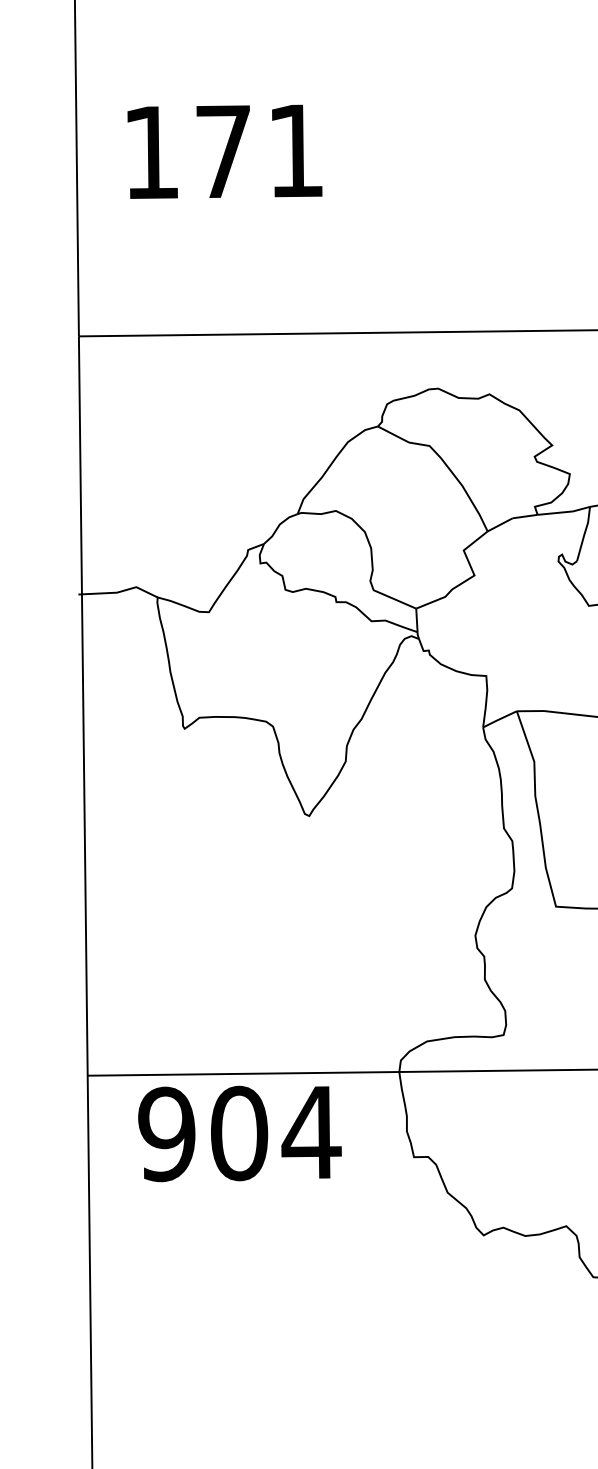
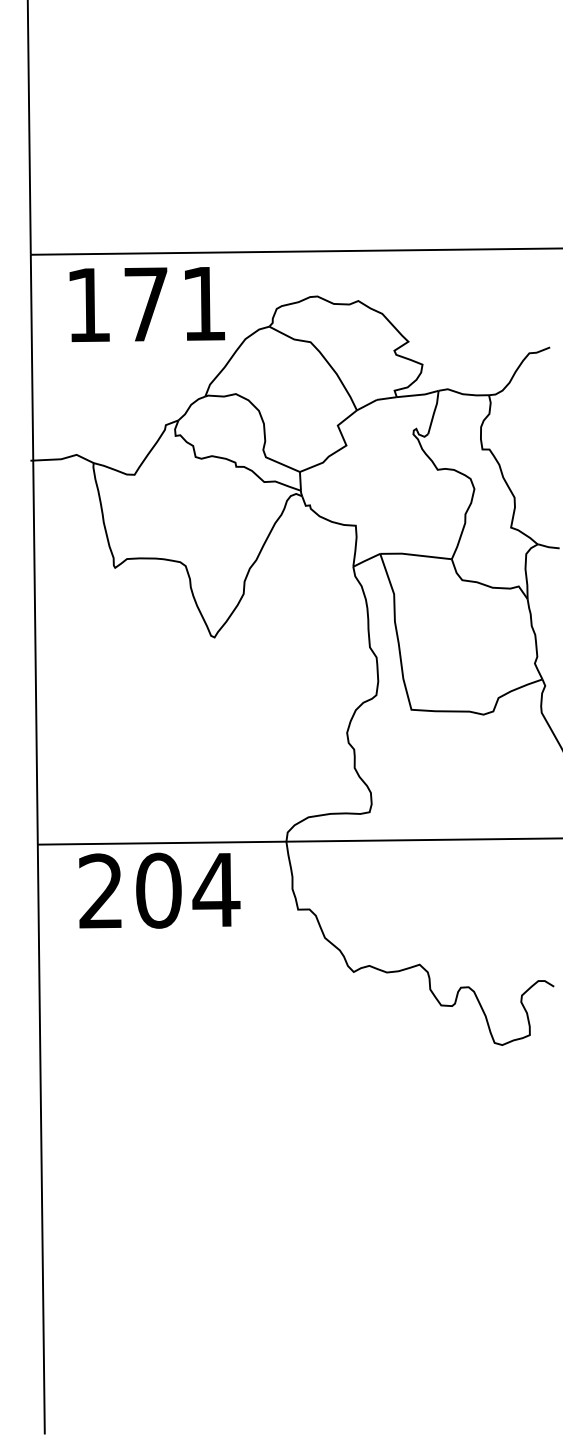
text: (225, 151) -> (147, 304), moved
text: (166, 1134) -> (100, 891), 904 -> 204

